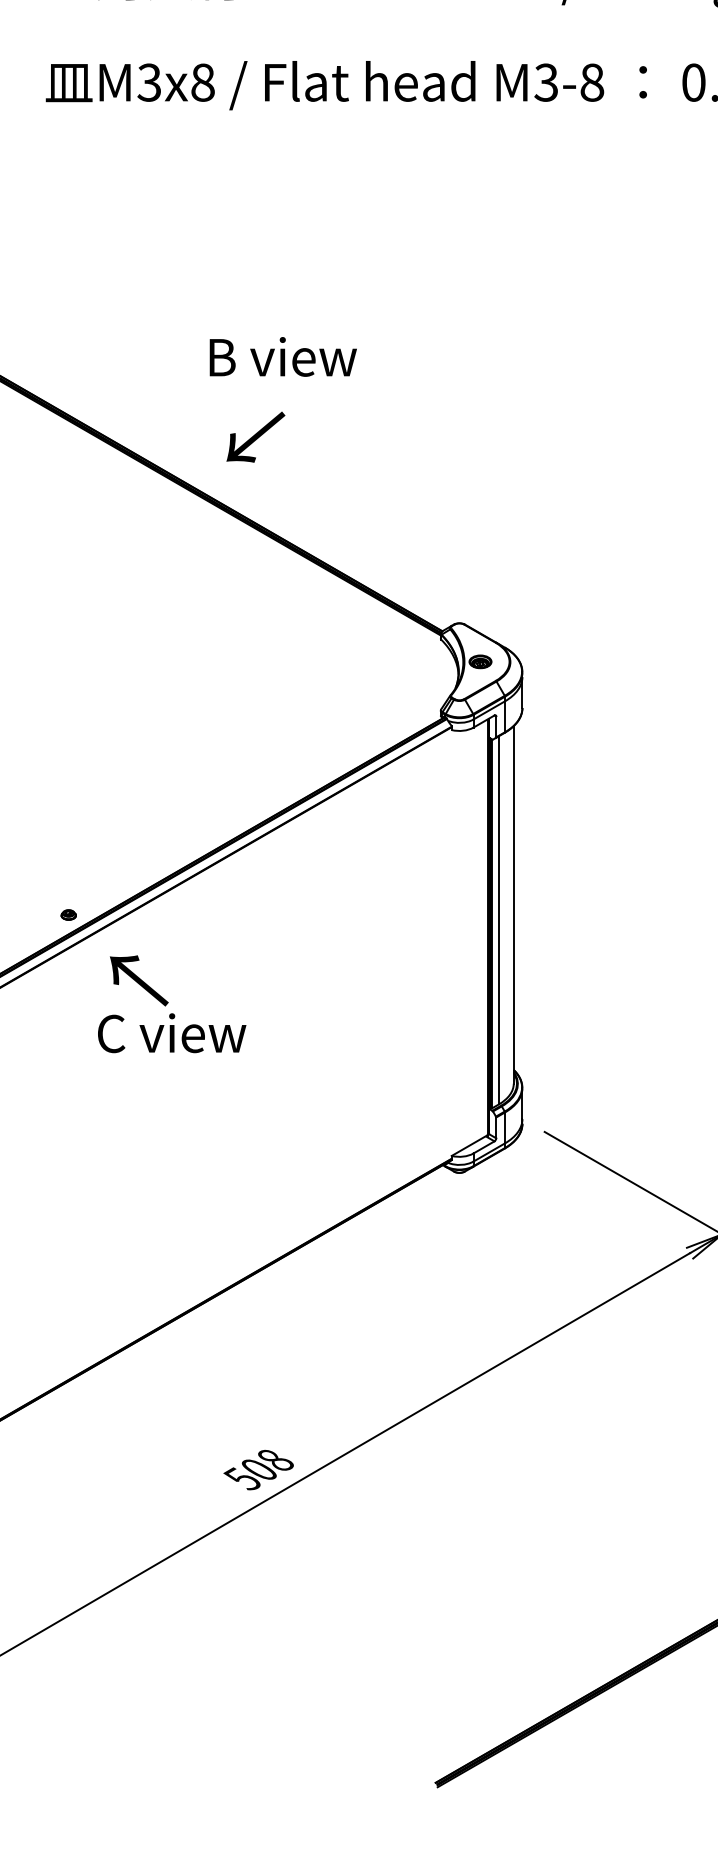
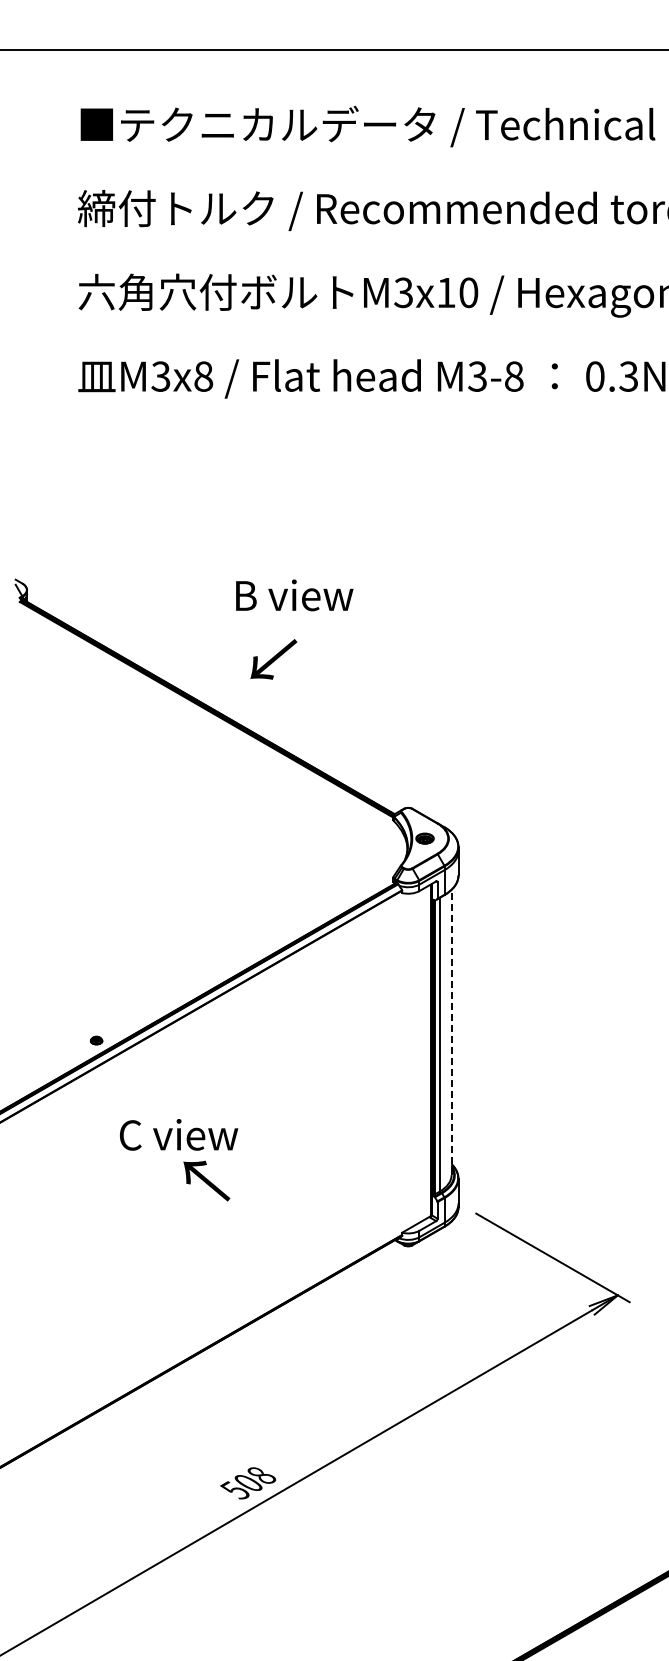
text: (283, 357) -> (294, 595), moved
text: (255, 437) -> (273, 659), moved
line: (513, 904) -> (451, 1032), solid -> dashed
text: (138, 980) -> (206, 1180), moved

